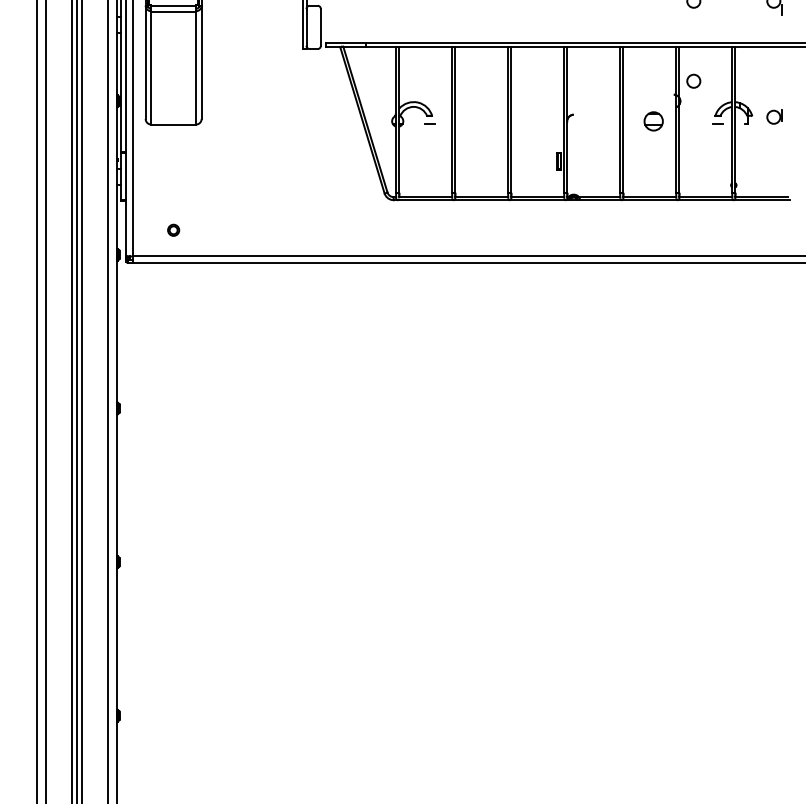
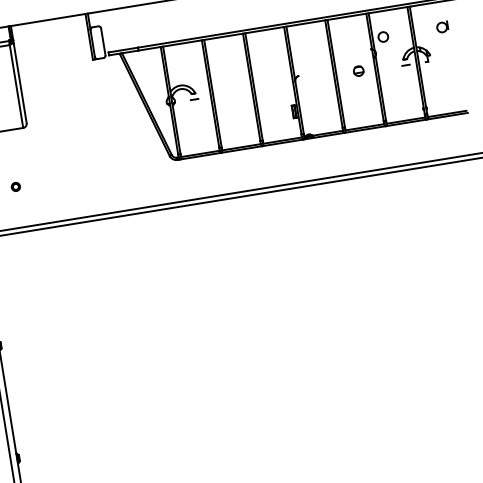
part: (774, 116) -> (442, 26), moved
part: (653, 120) -> (358, 70), size x0.71
part: (173, 229) -> (15, 186), moved

